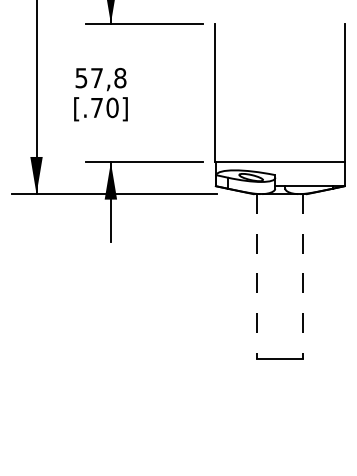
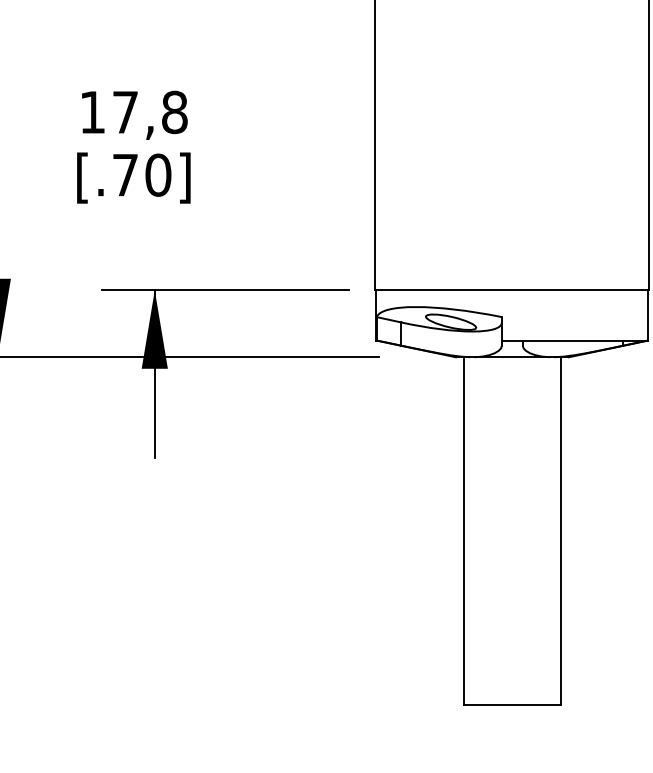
text: (81, 78) -> (92, 113), 57,8 -> 17,8
line: (257, 277) -> (464, 533), dashed -> solid
line: (303, 277) -> (561, 533), dashed -> solid

